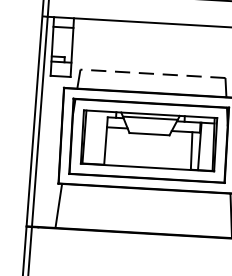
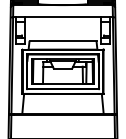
line: (151, 73) -> (62, 40), dashed -> solid

